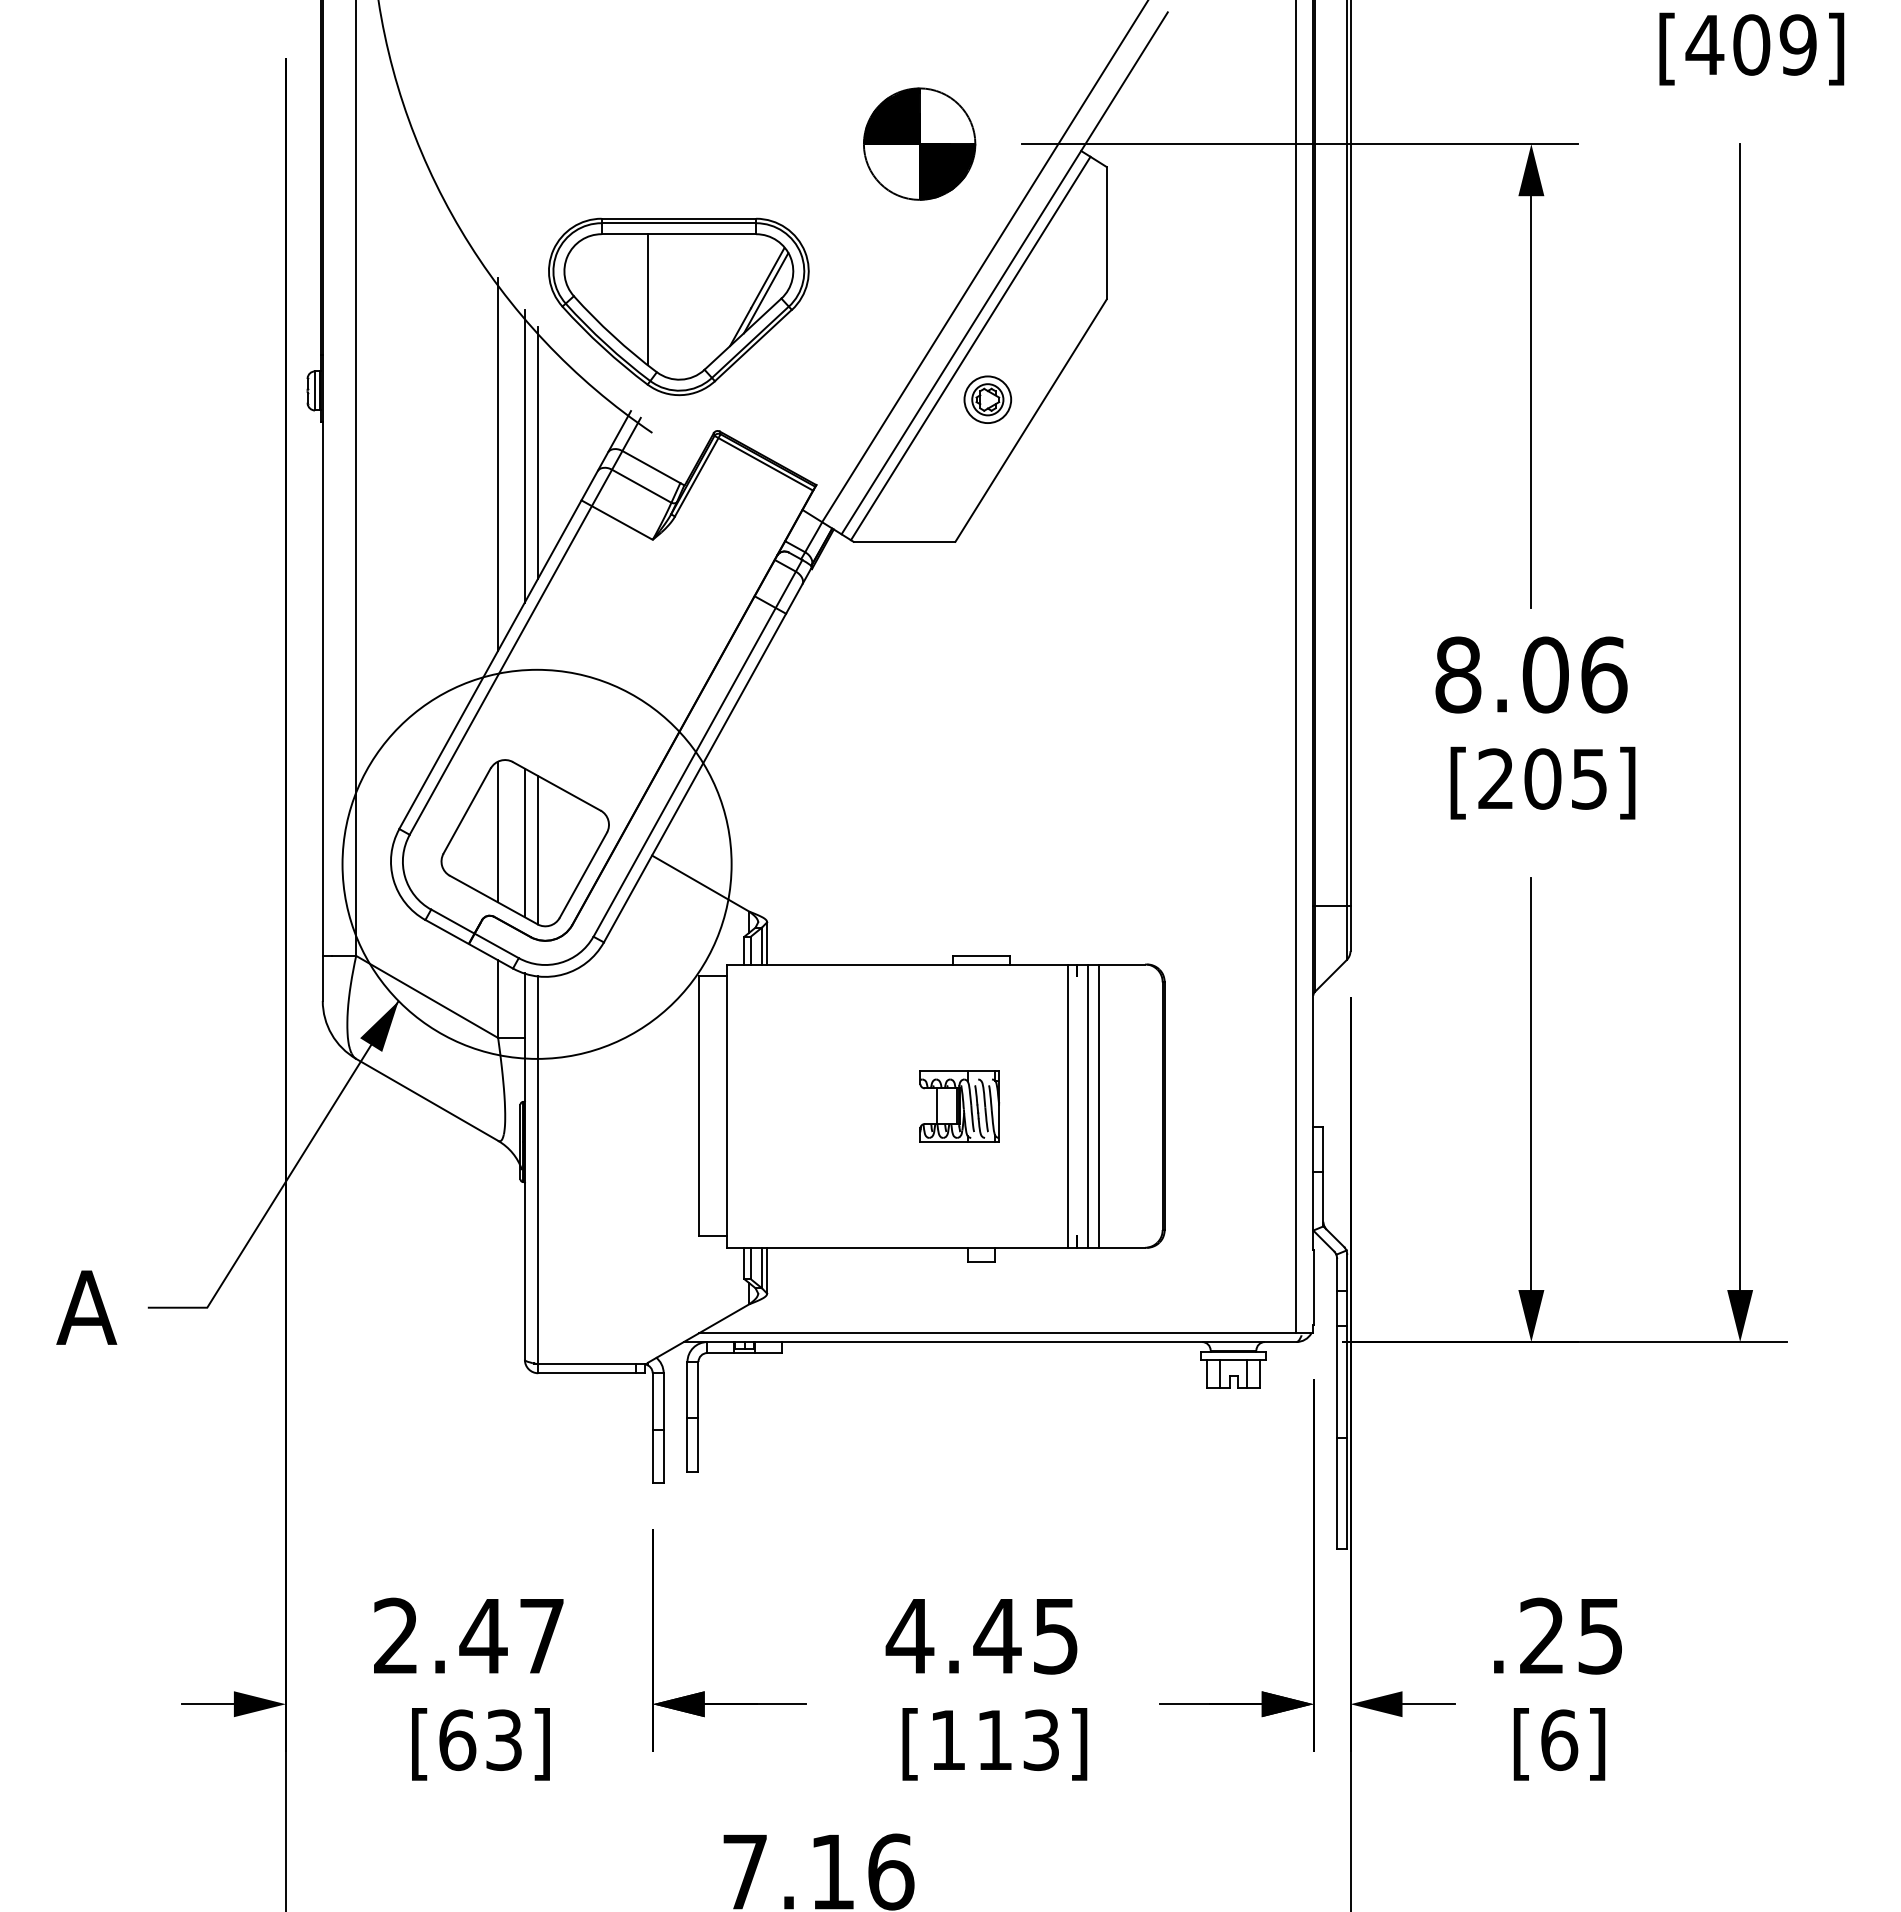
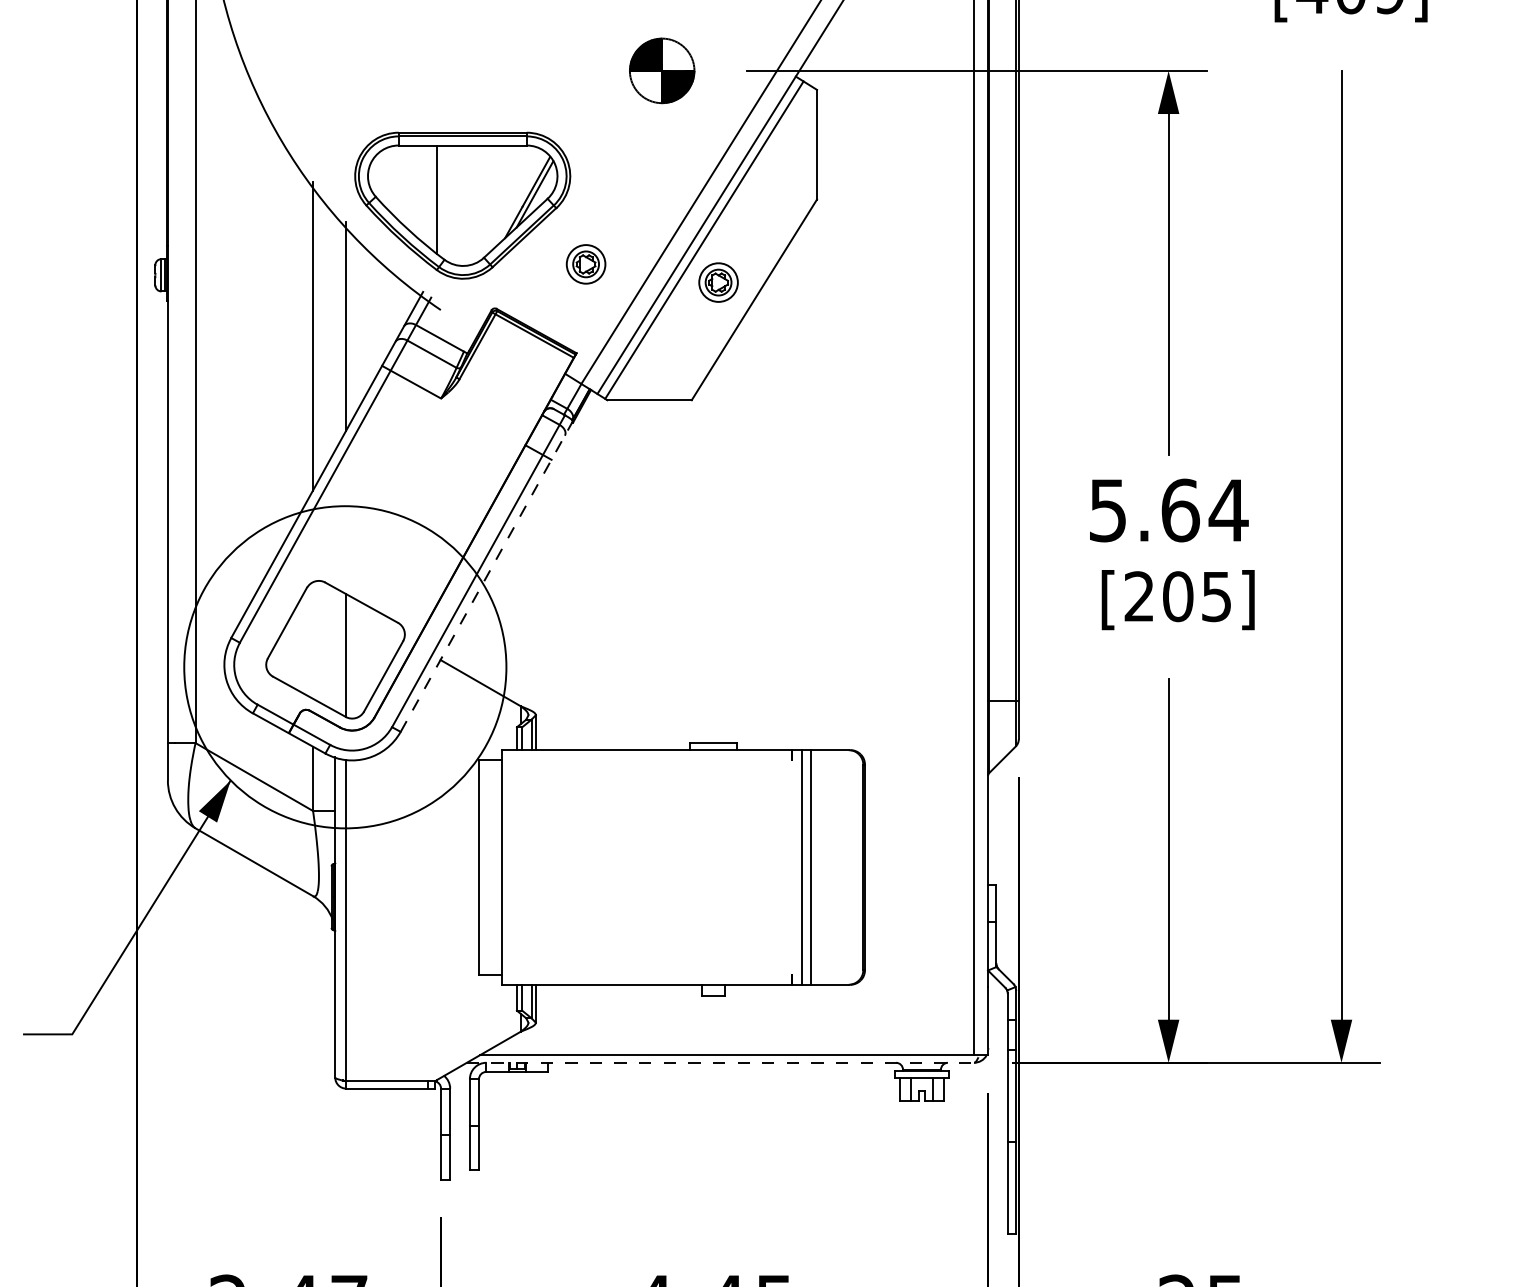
part: (919, 143) -> (661, 70), size x0.7
part: (827, 377) -> (585, 264), added
line: (524, 456) -> (334, 329), removed
text: (1531, 674) -> (1168, 510), 8.06 -> 5.64
line: (708, 754) -> (487, 576), solid -> dashed
line: (498, 831) -> (313, 640), removed
line: (524, 842) -> (334, 649), removed
line: (1067, 1105) -> (784, 866), removed
part: (959, 1106) -> (695, 867), removed
line: (990, 1342) -> (720, 1063), solid -> dashed

